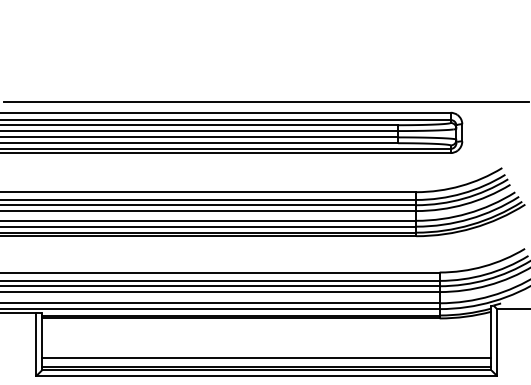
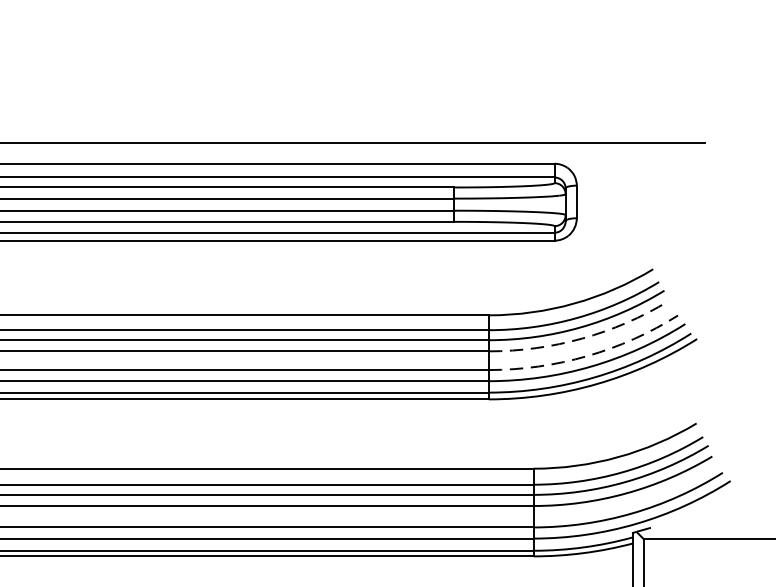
arc: (465, 204) -> (582, 338), solid -> dashed
arc: (467, 213) -> (586, 356), solid -> dashed

